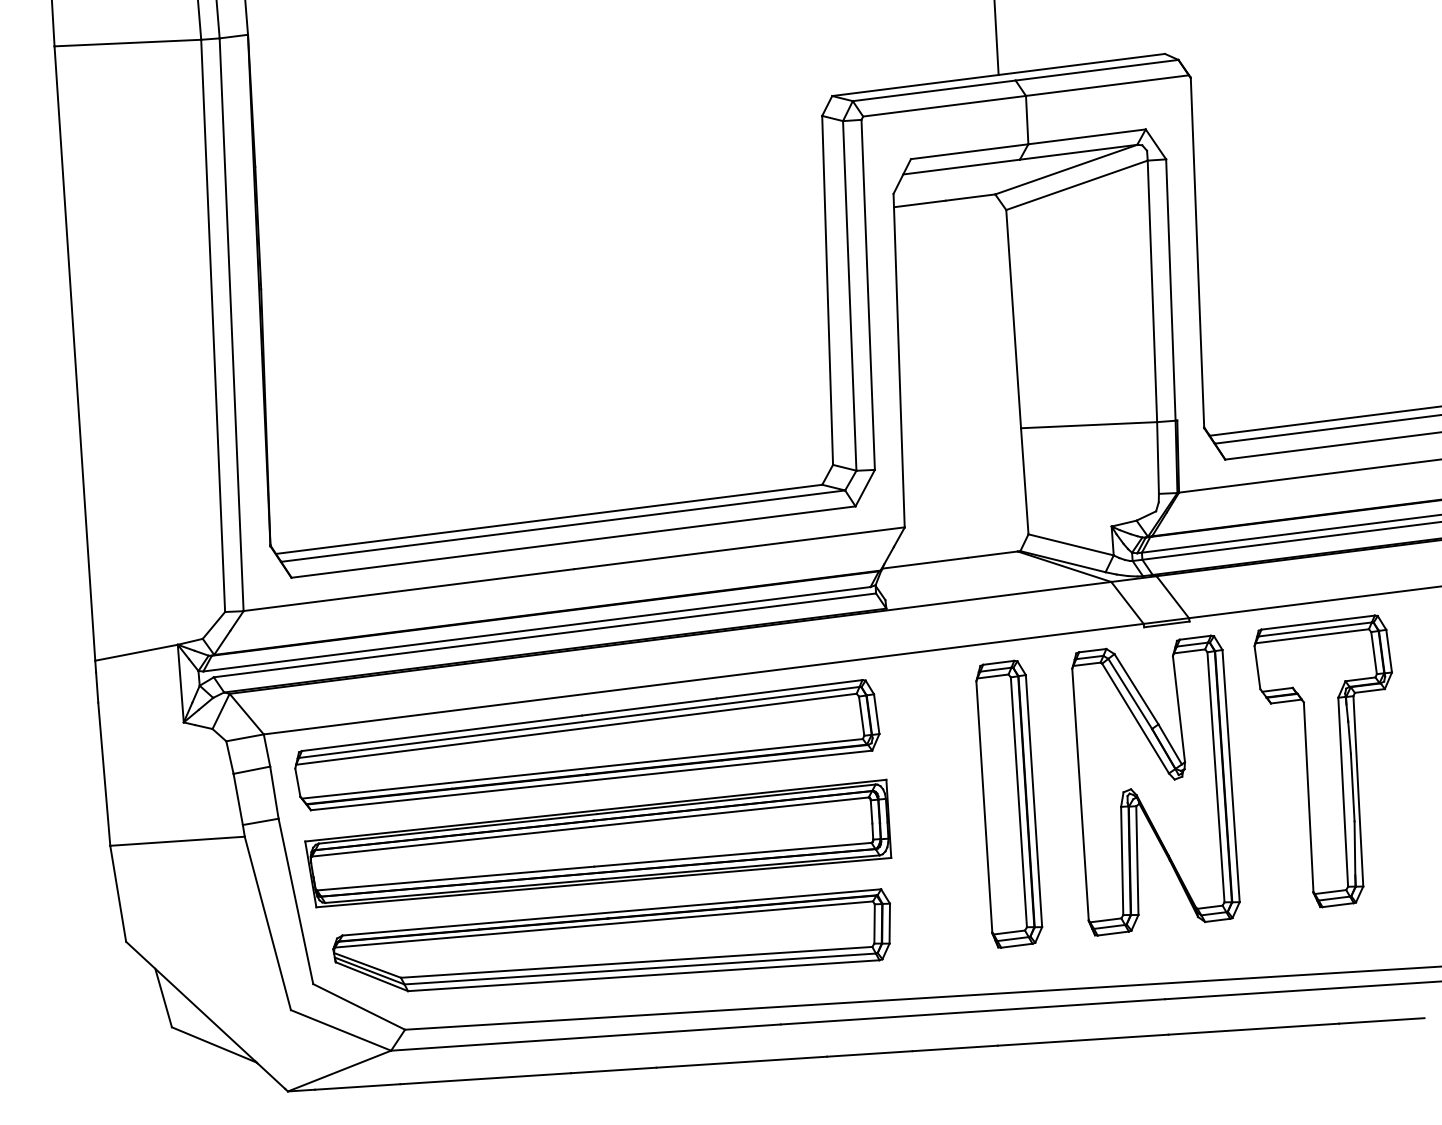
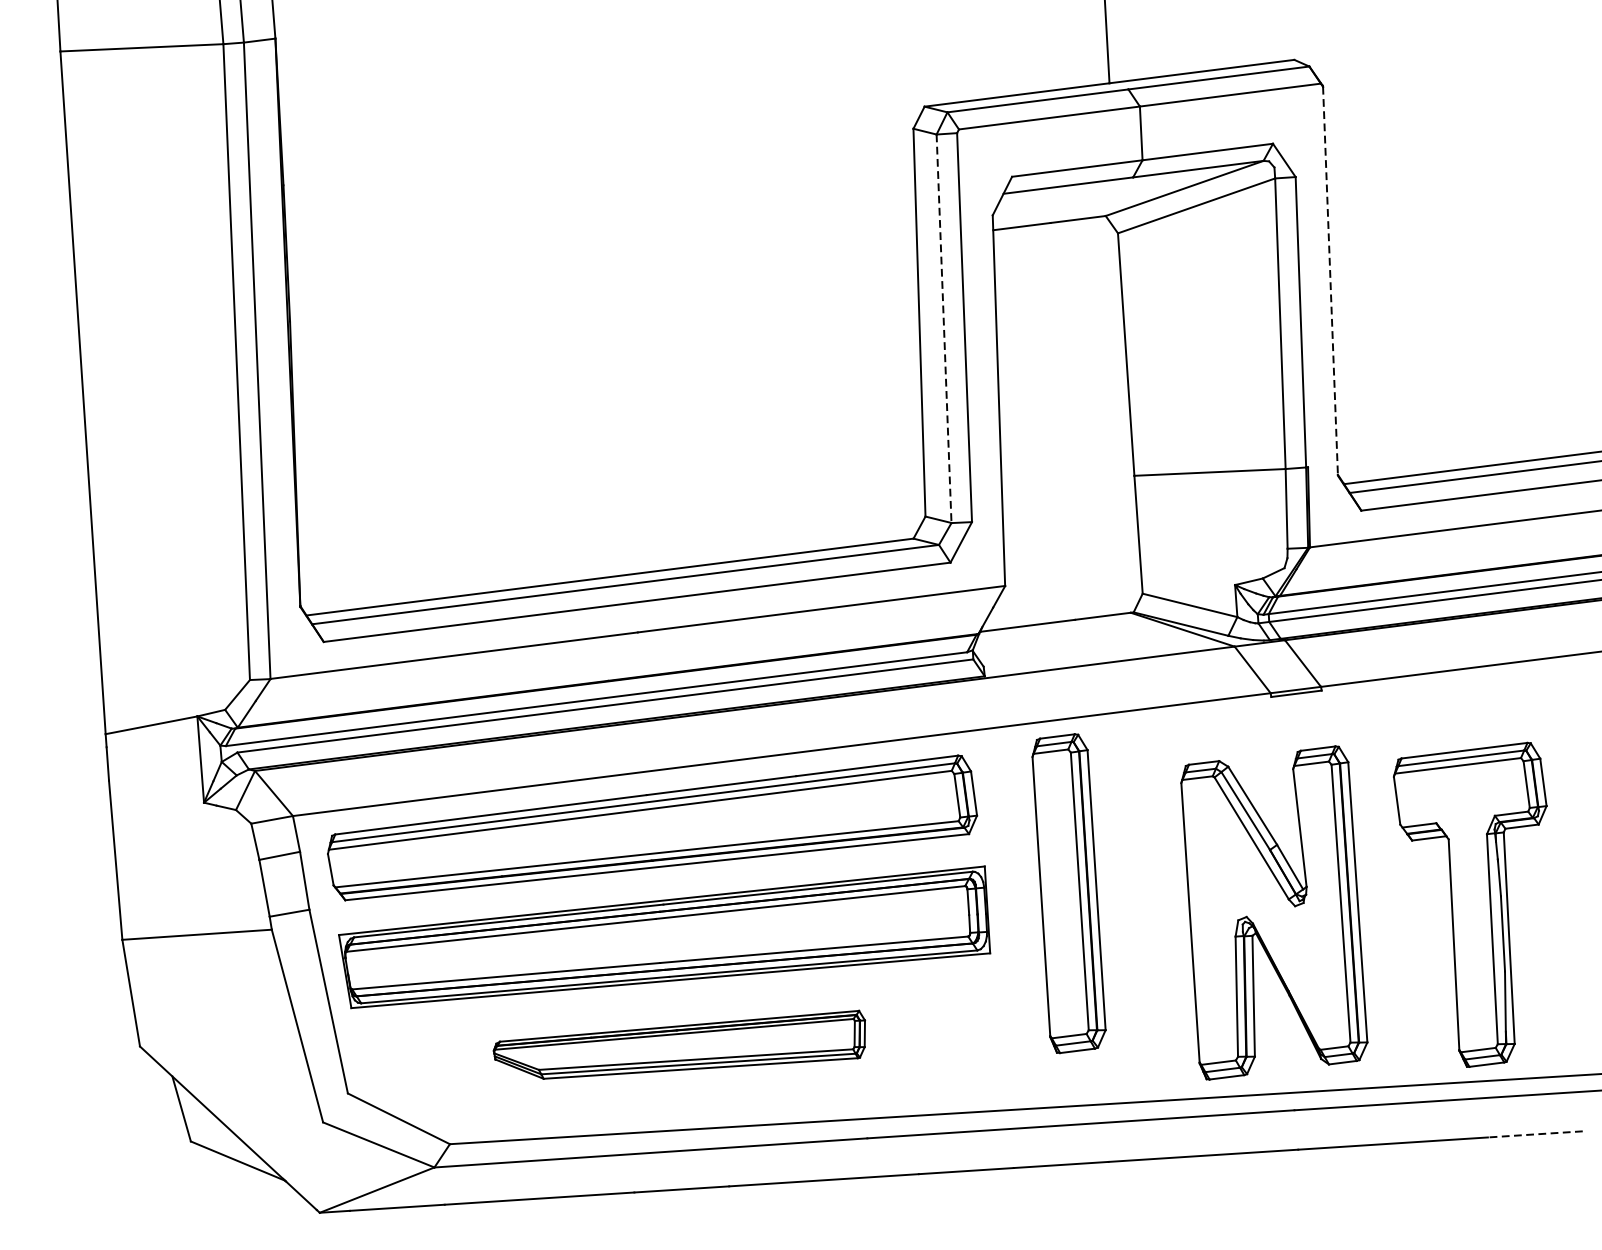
line: (1197, 253) -> (1330, 281), solid -> dashed
line: (849, 295) -> (943, 328), solid -> dashed
part: (1322, 761) -> (1469, 905), moved
part: (1155, 785) -> (1273, 912), moved
part: (1009, 803) -> (1069, 892), moved
part: (611, 940) -> (679, 1045), size x0.6
line: (1381, 1020) -> (1534, 1133), solid -> dashed

